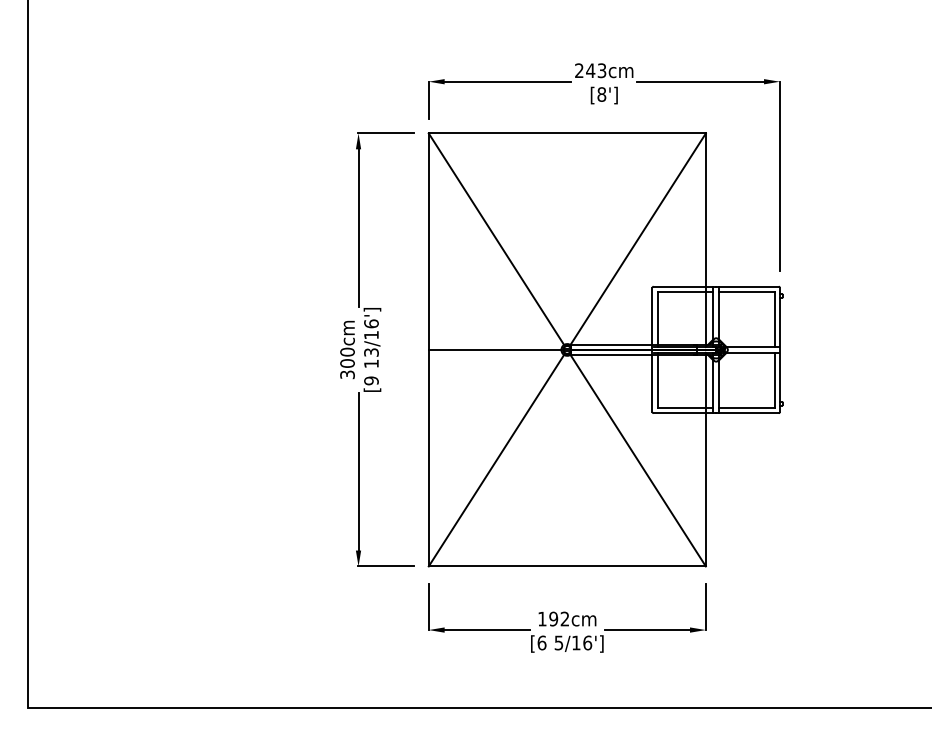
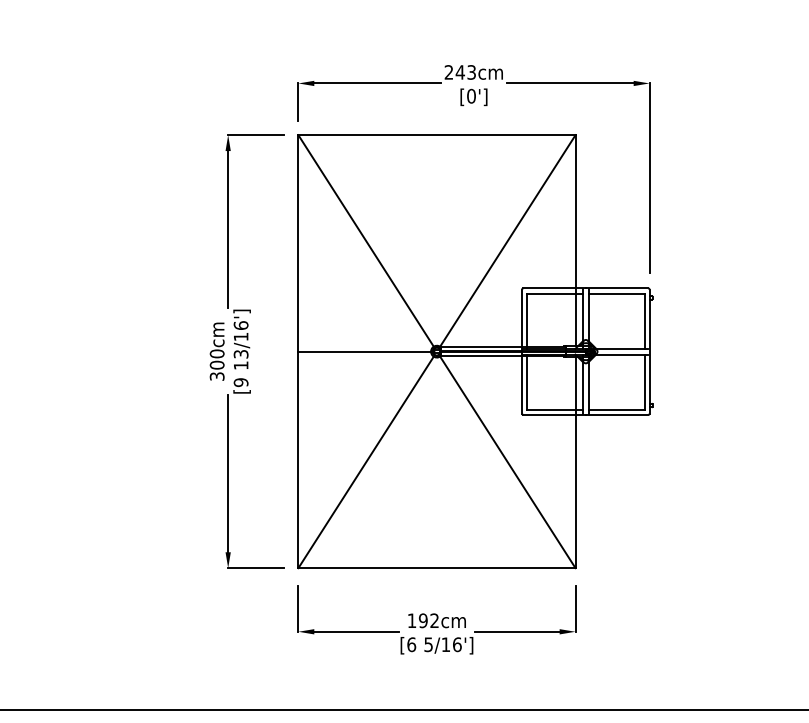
text: (601, 94) -> (471, 96), [8'] -> [0']

